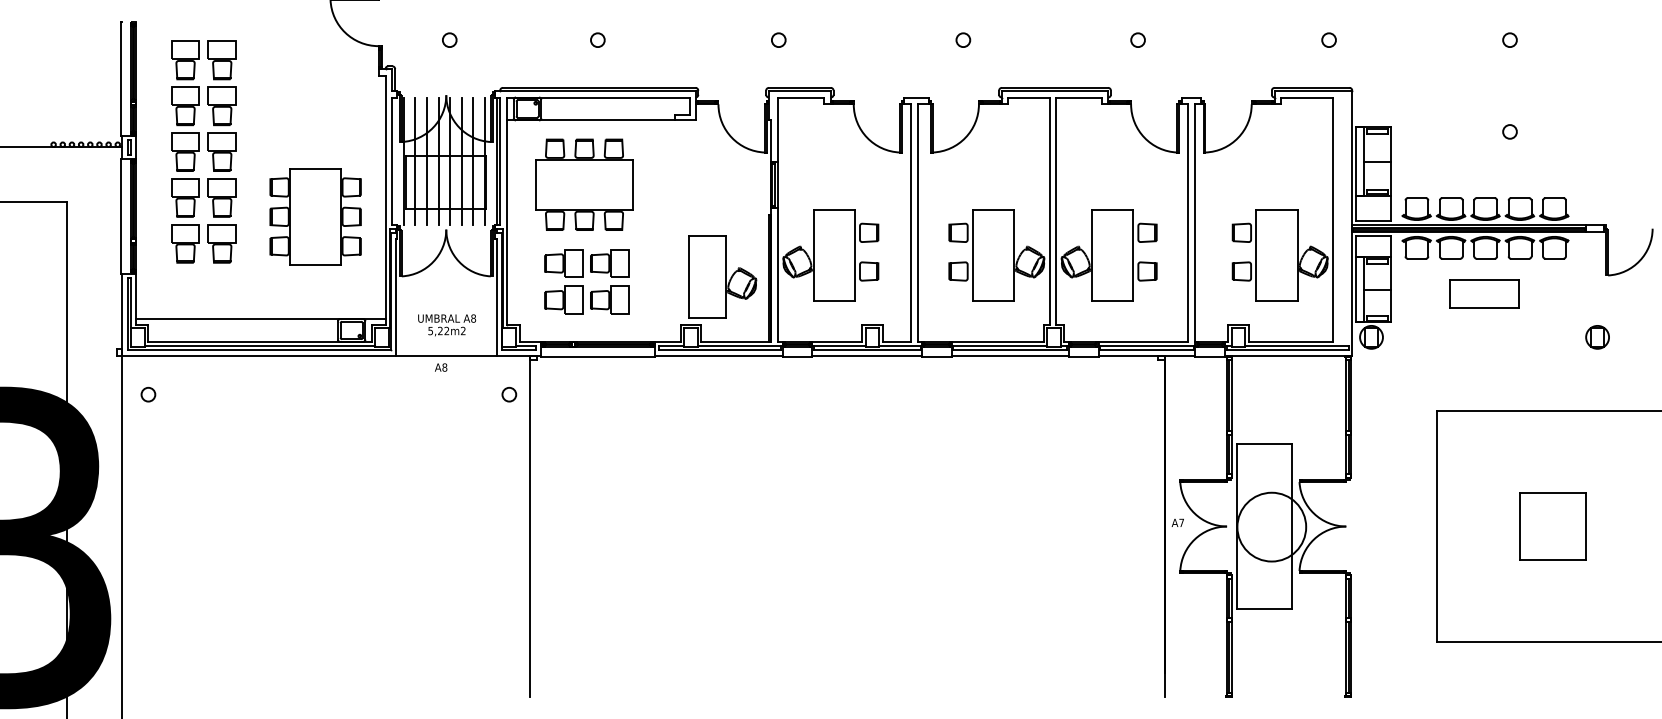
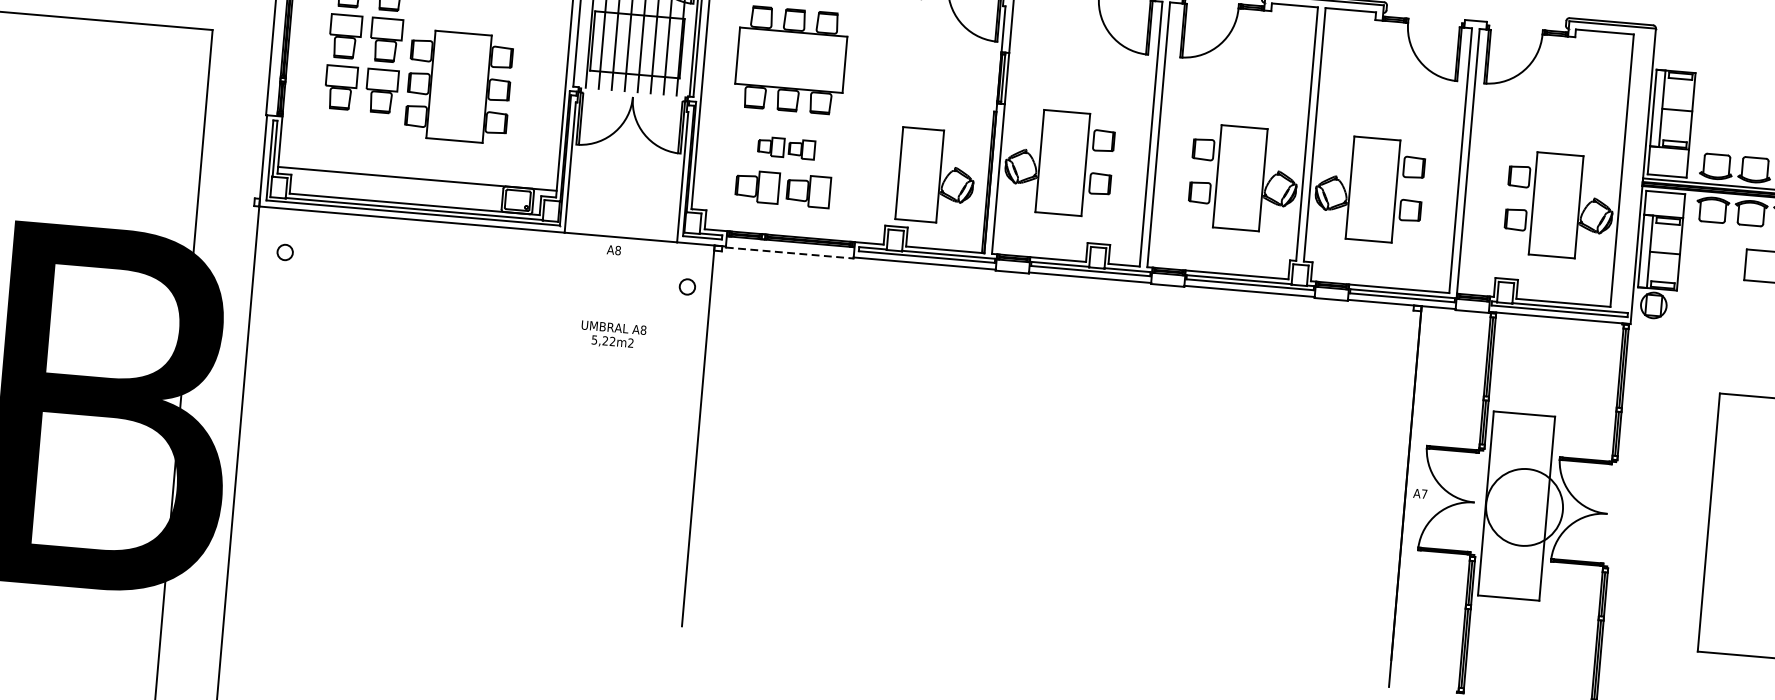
part: (315, 216) -> (458, 86), moved
part: (586, 263) -> (785, 148), size x0.6
text: (447, 325) -> (613, 335), moved
line: (598, 356) -> (790, 252), solid -> dashed

